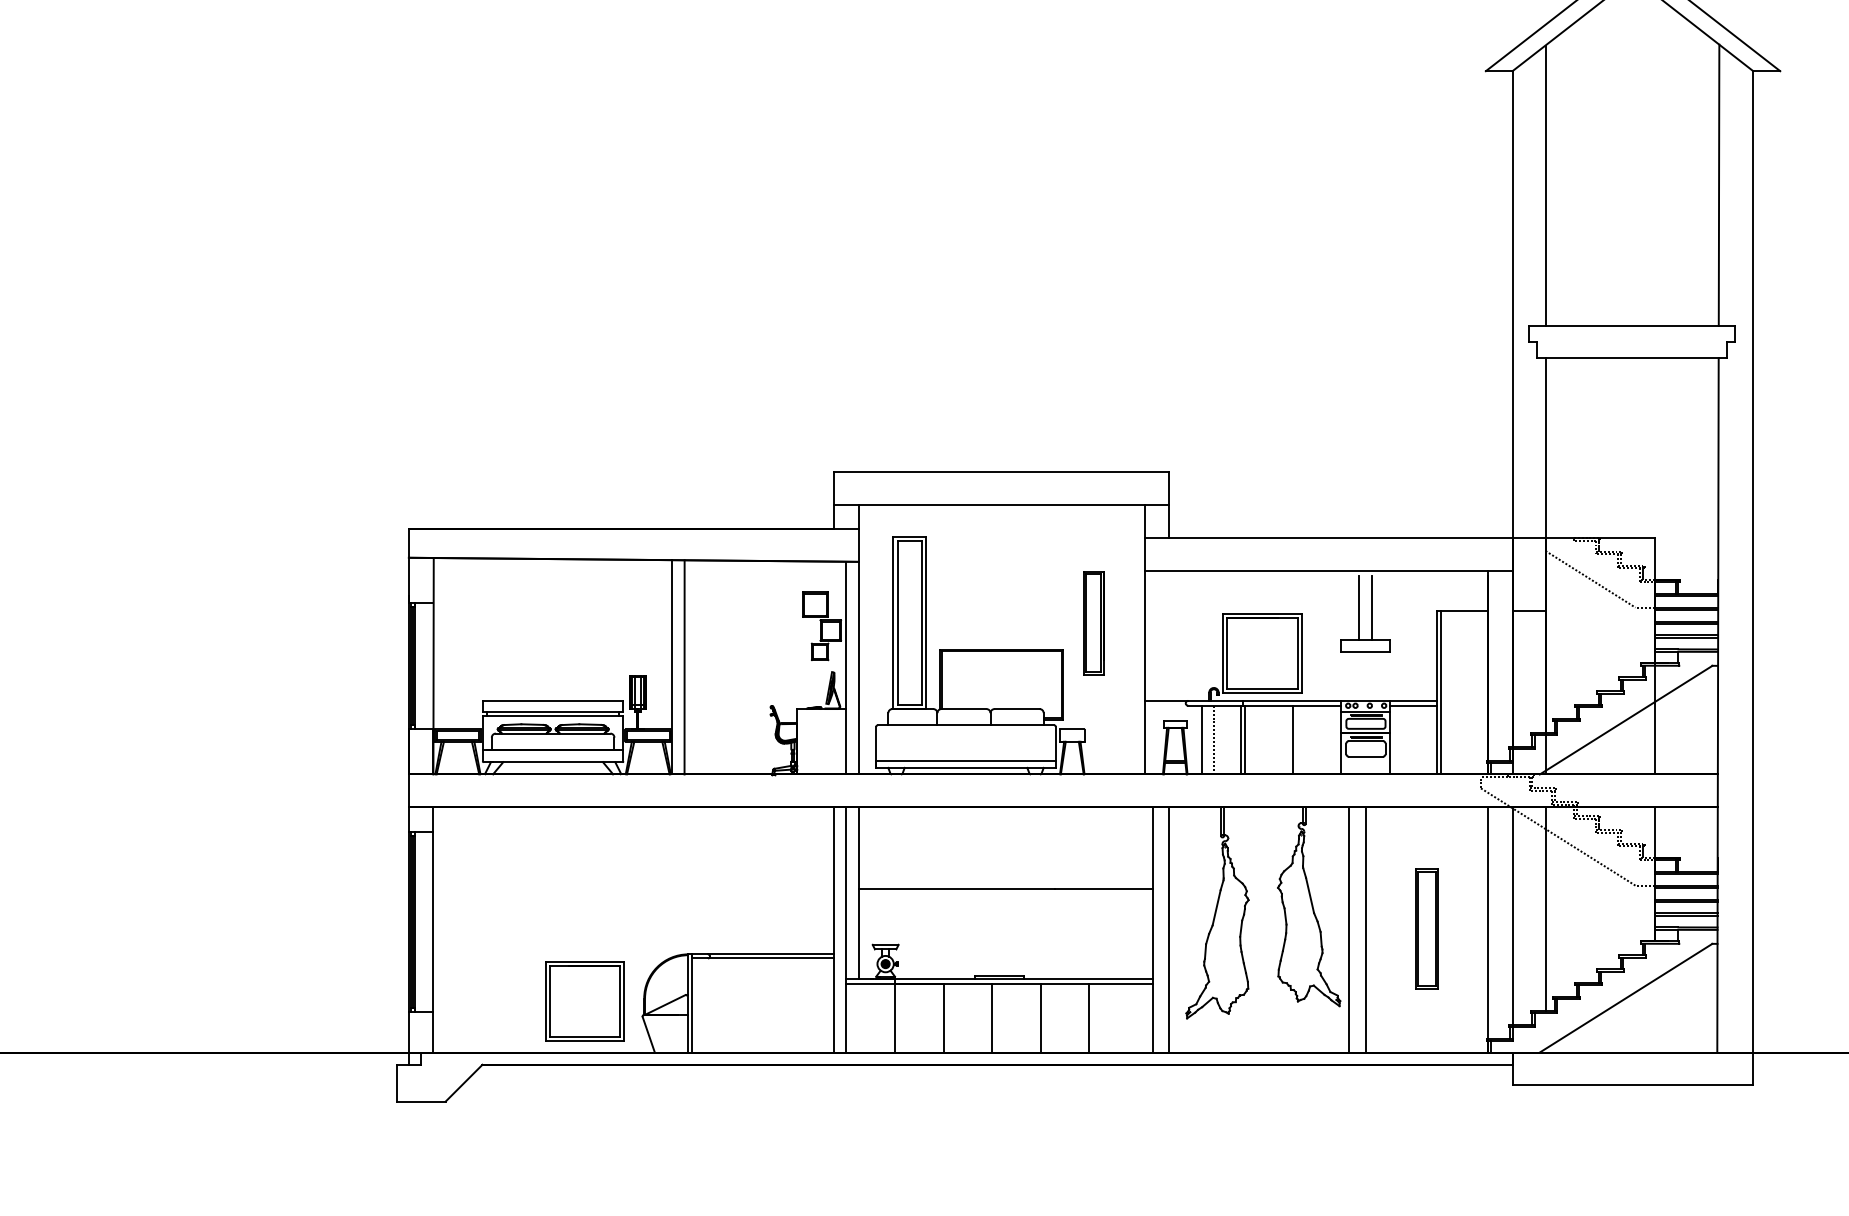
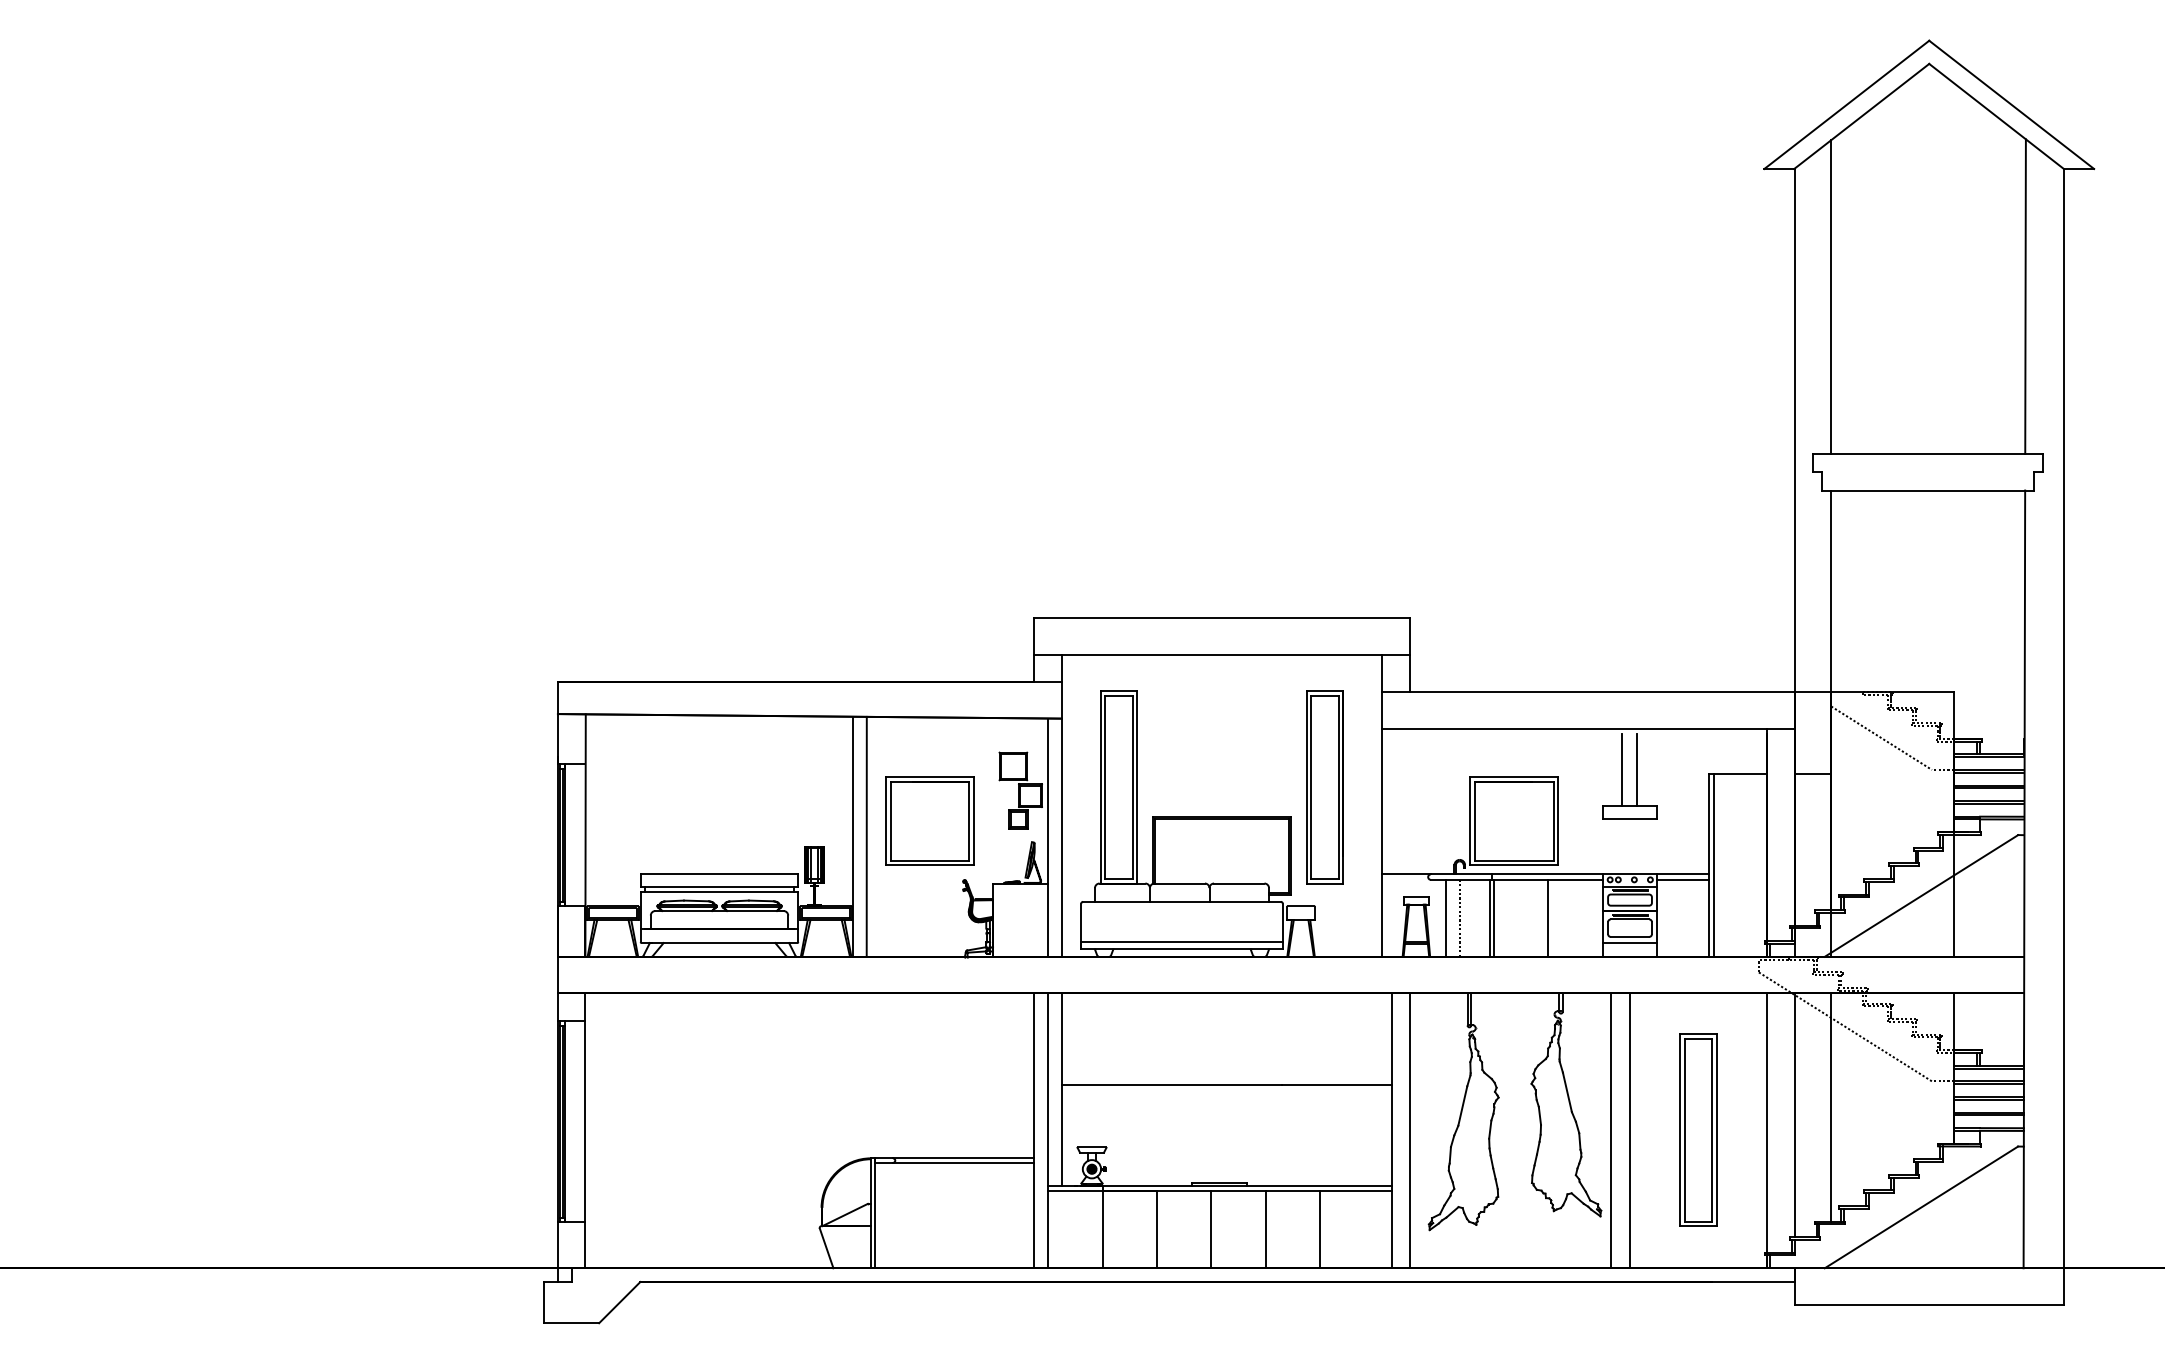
part: (1093, 623) -> (1324, 787), size x1.67
line: (1365, 761) -> (1629, 942), added
part: (1427, 928) -> (1698, 1129), size x1.43
part: (584, 1000) -> (929, 820), moved

